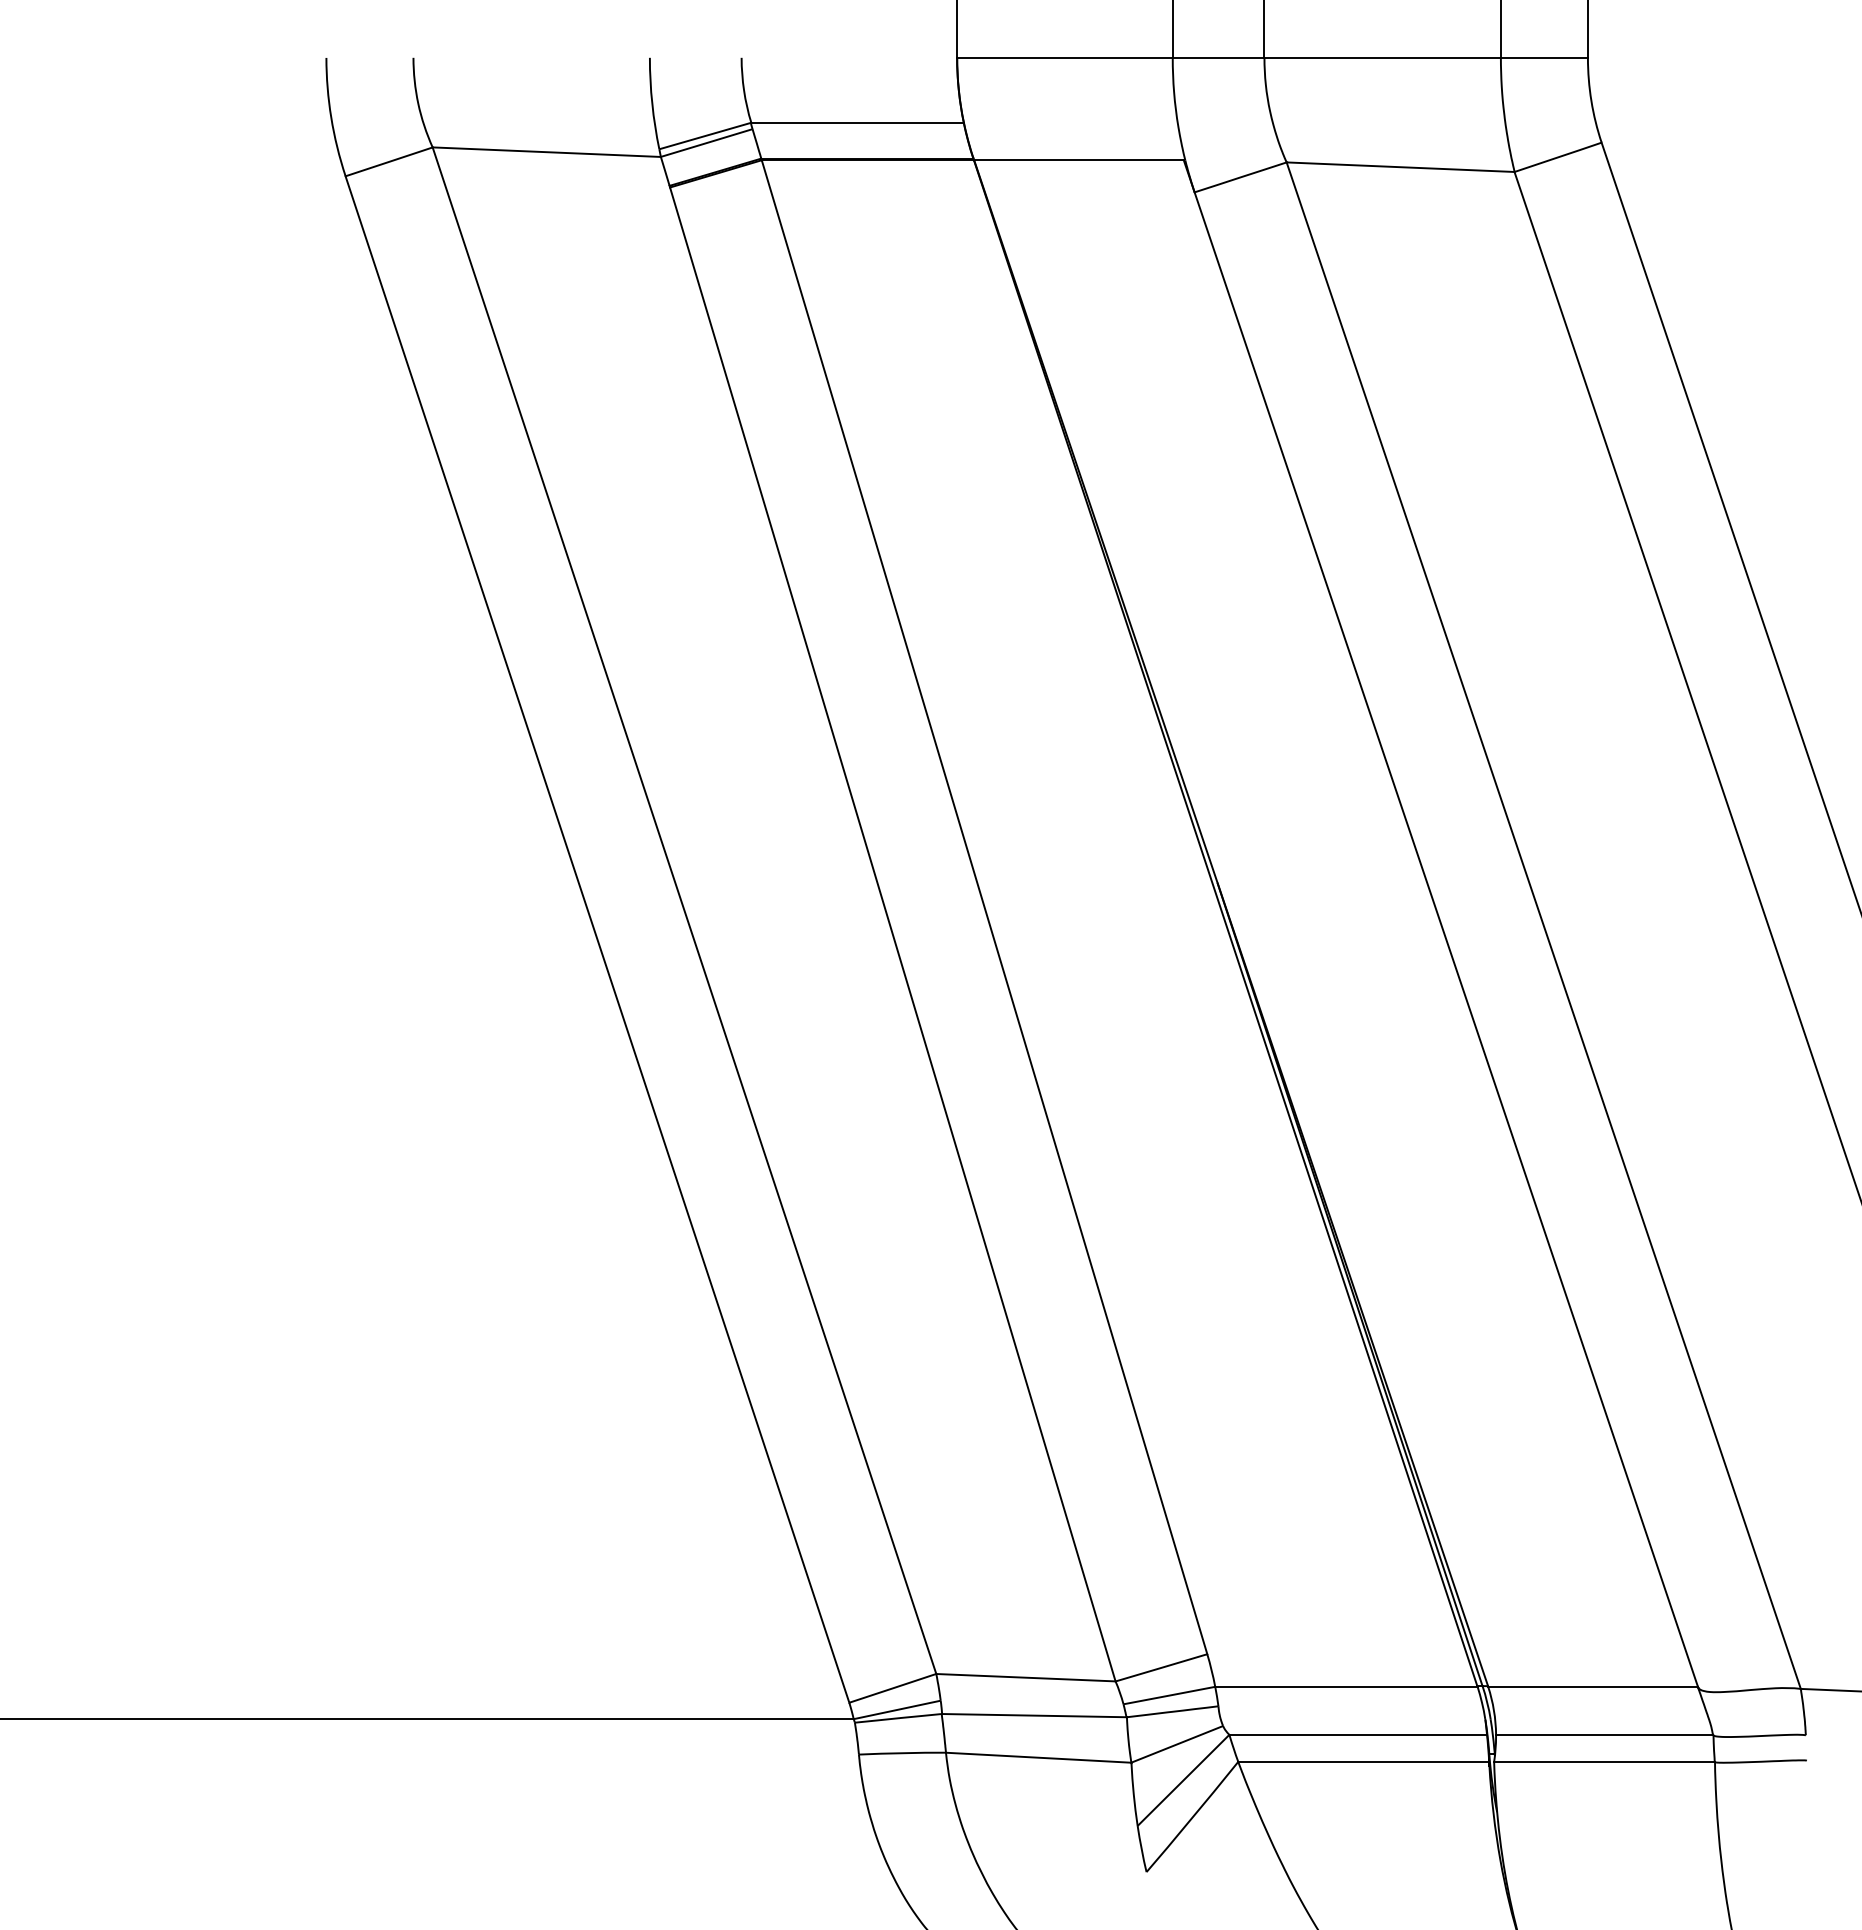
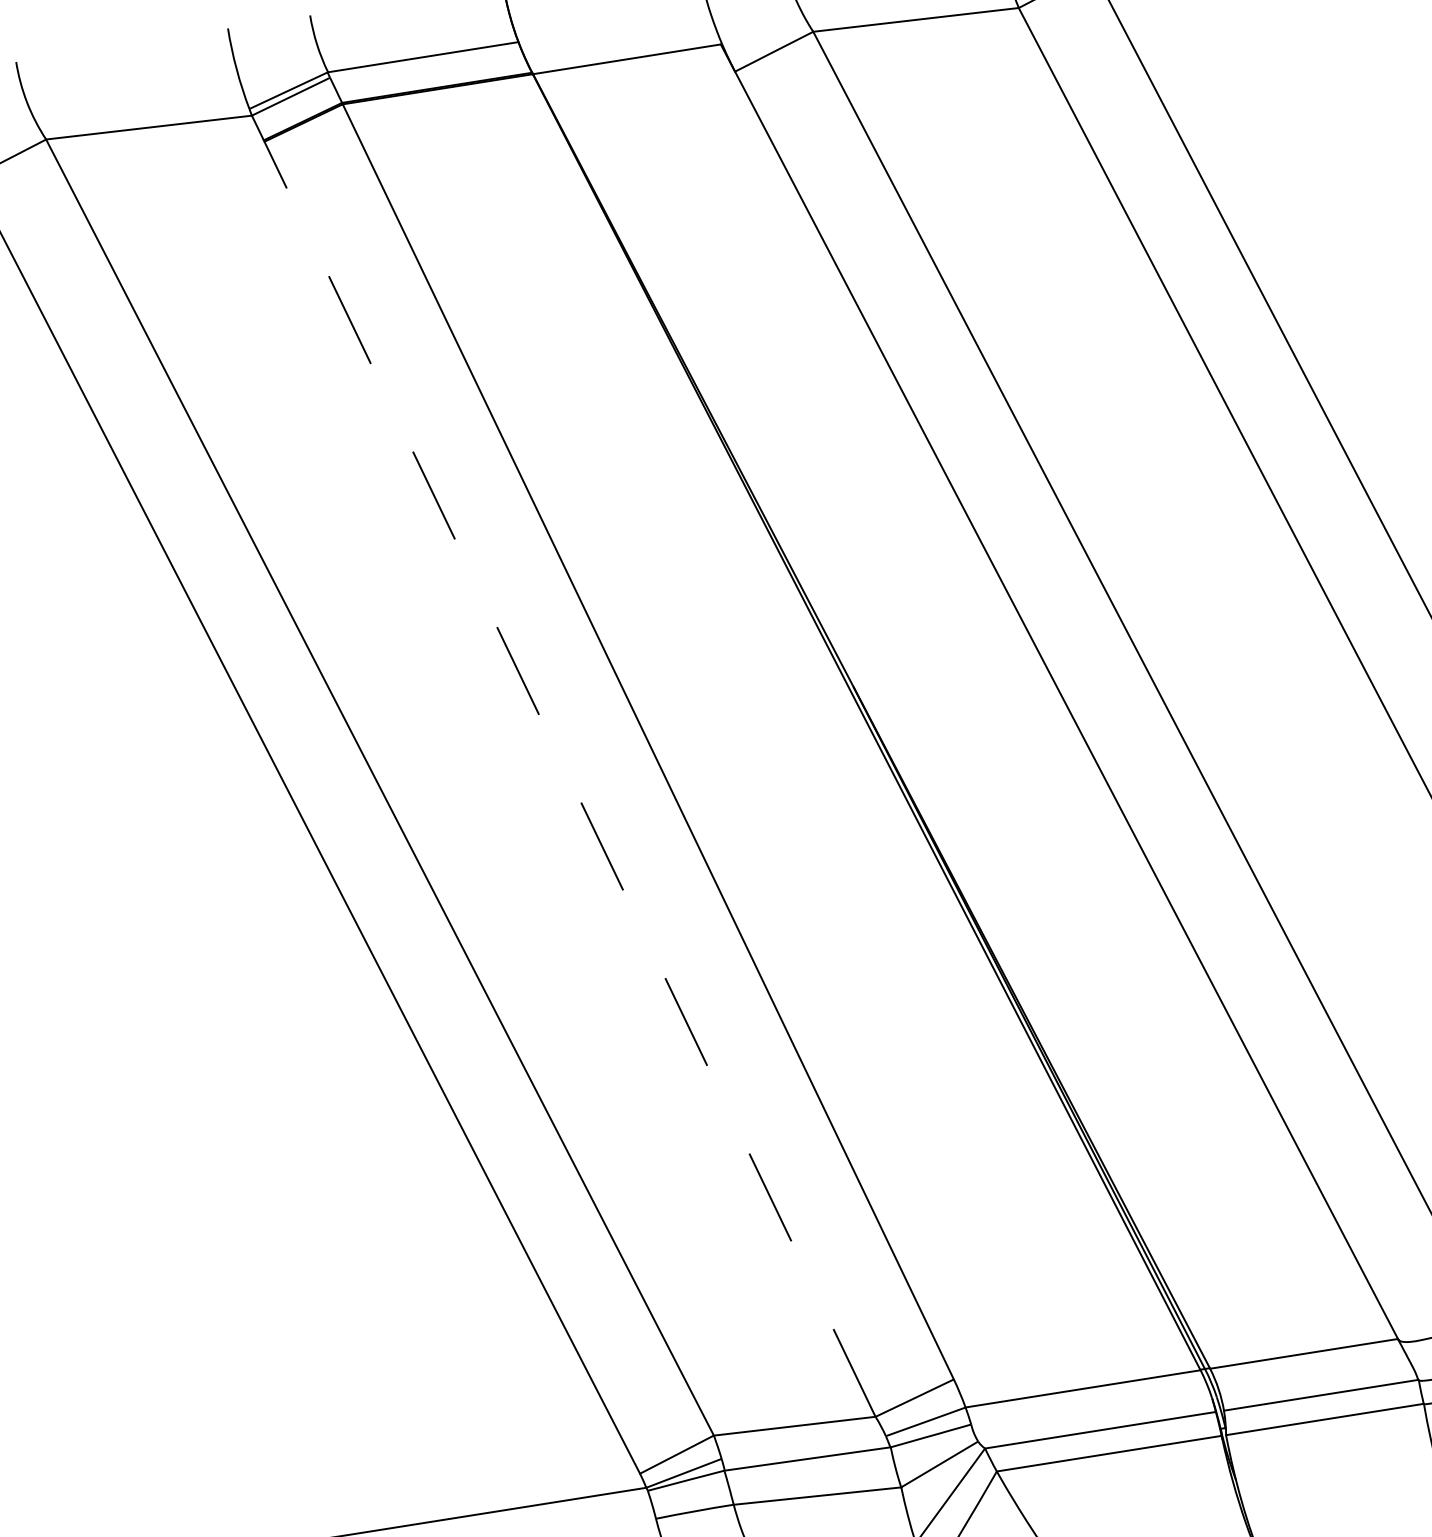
line: (892, 933) -> (569, 778), solid -> dashed

